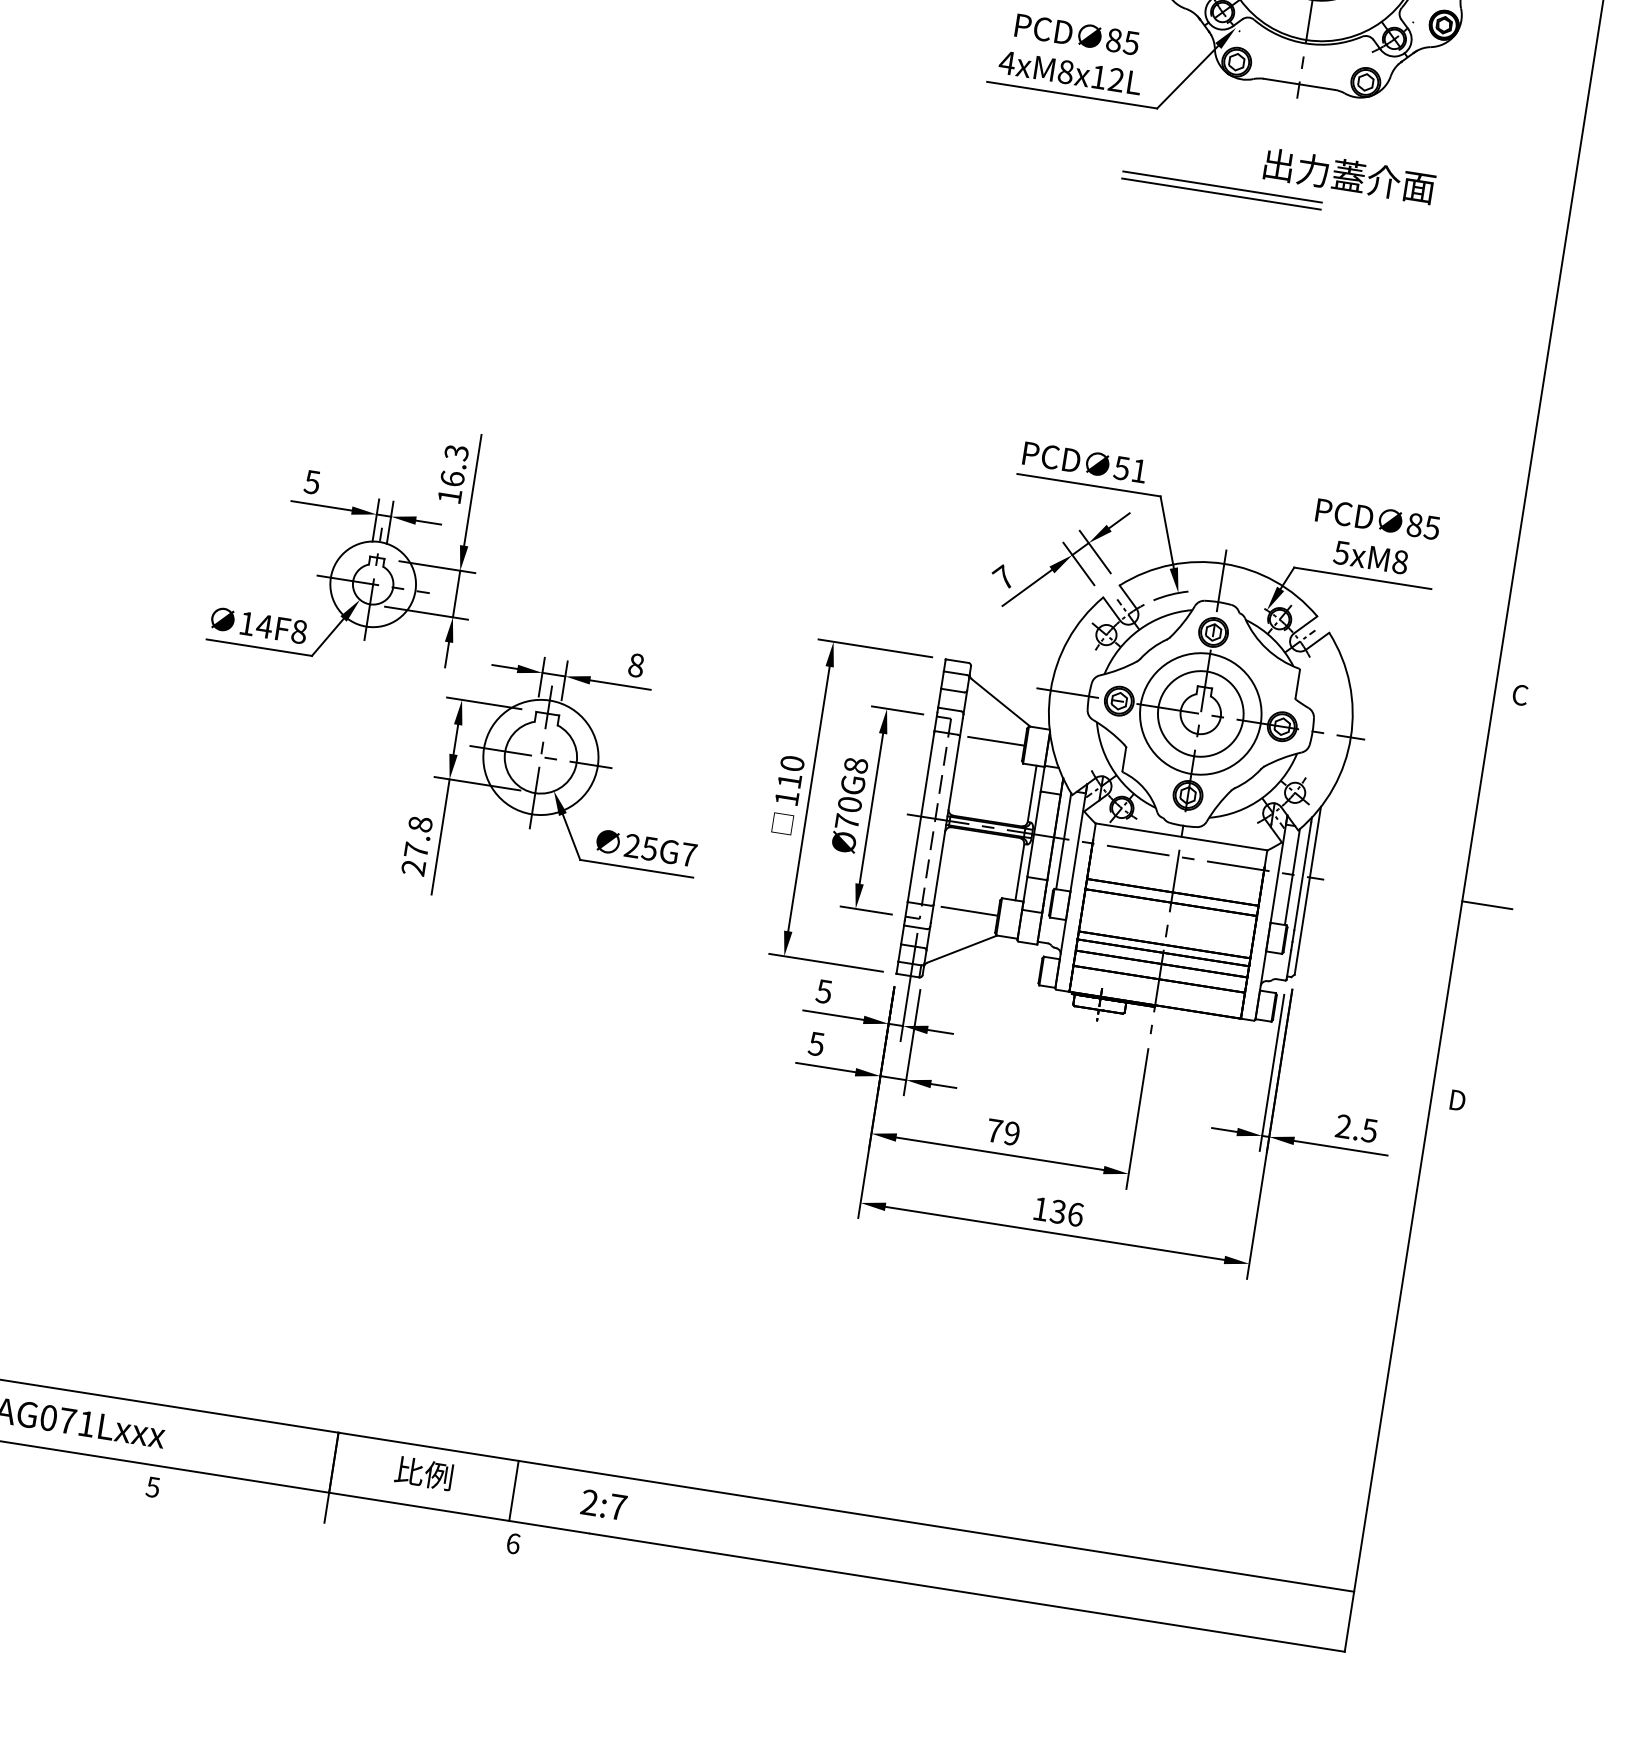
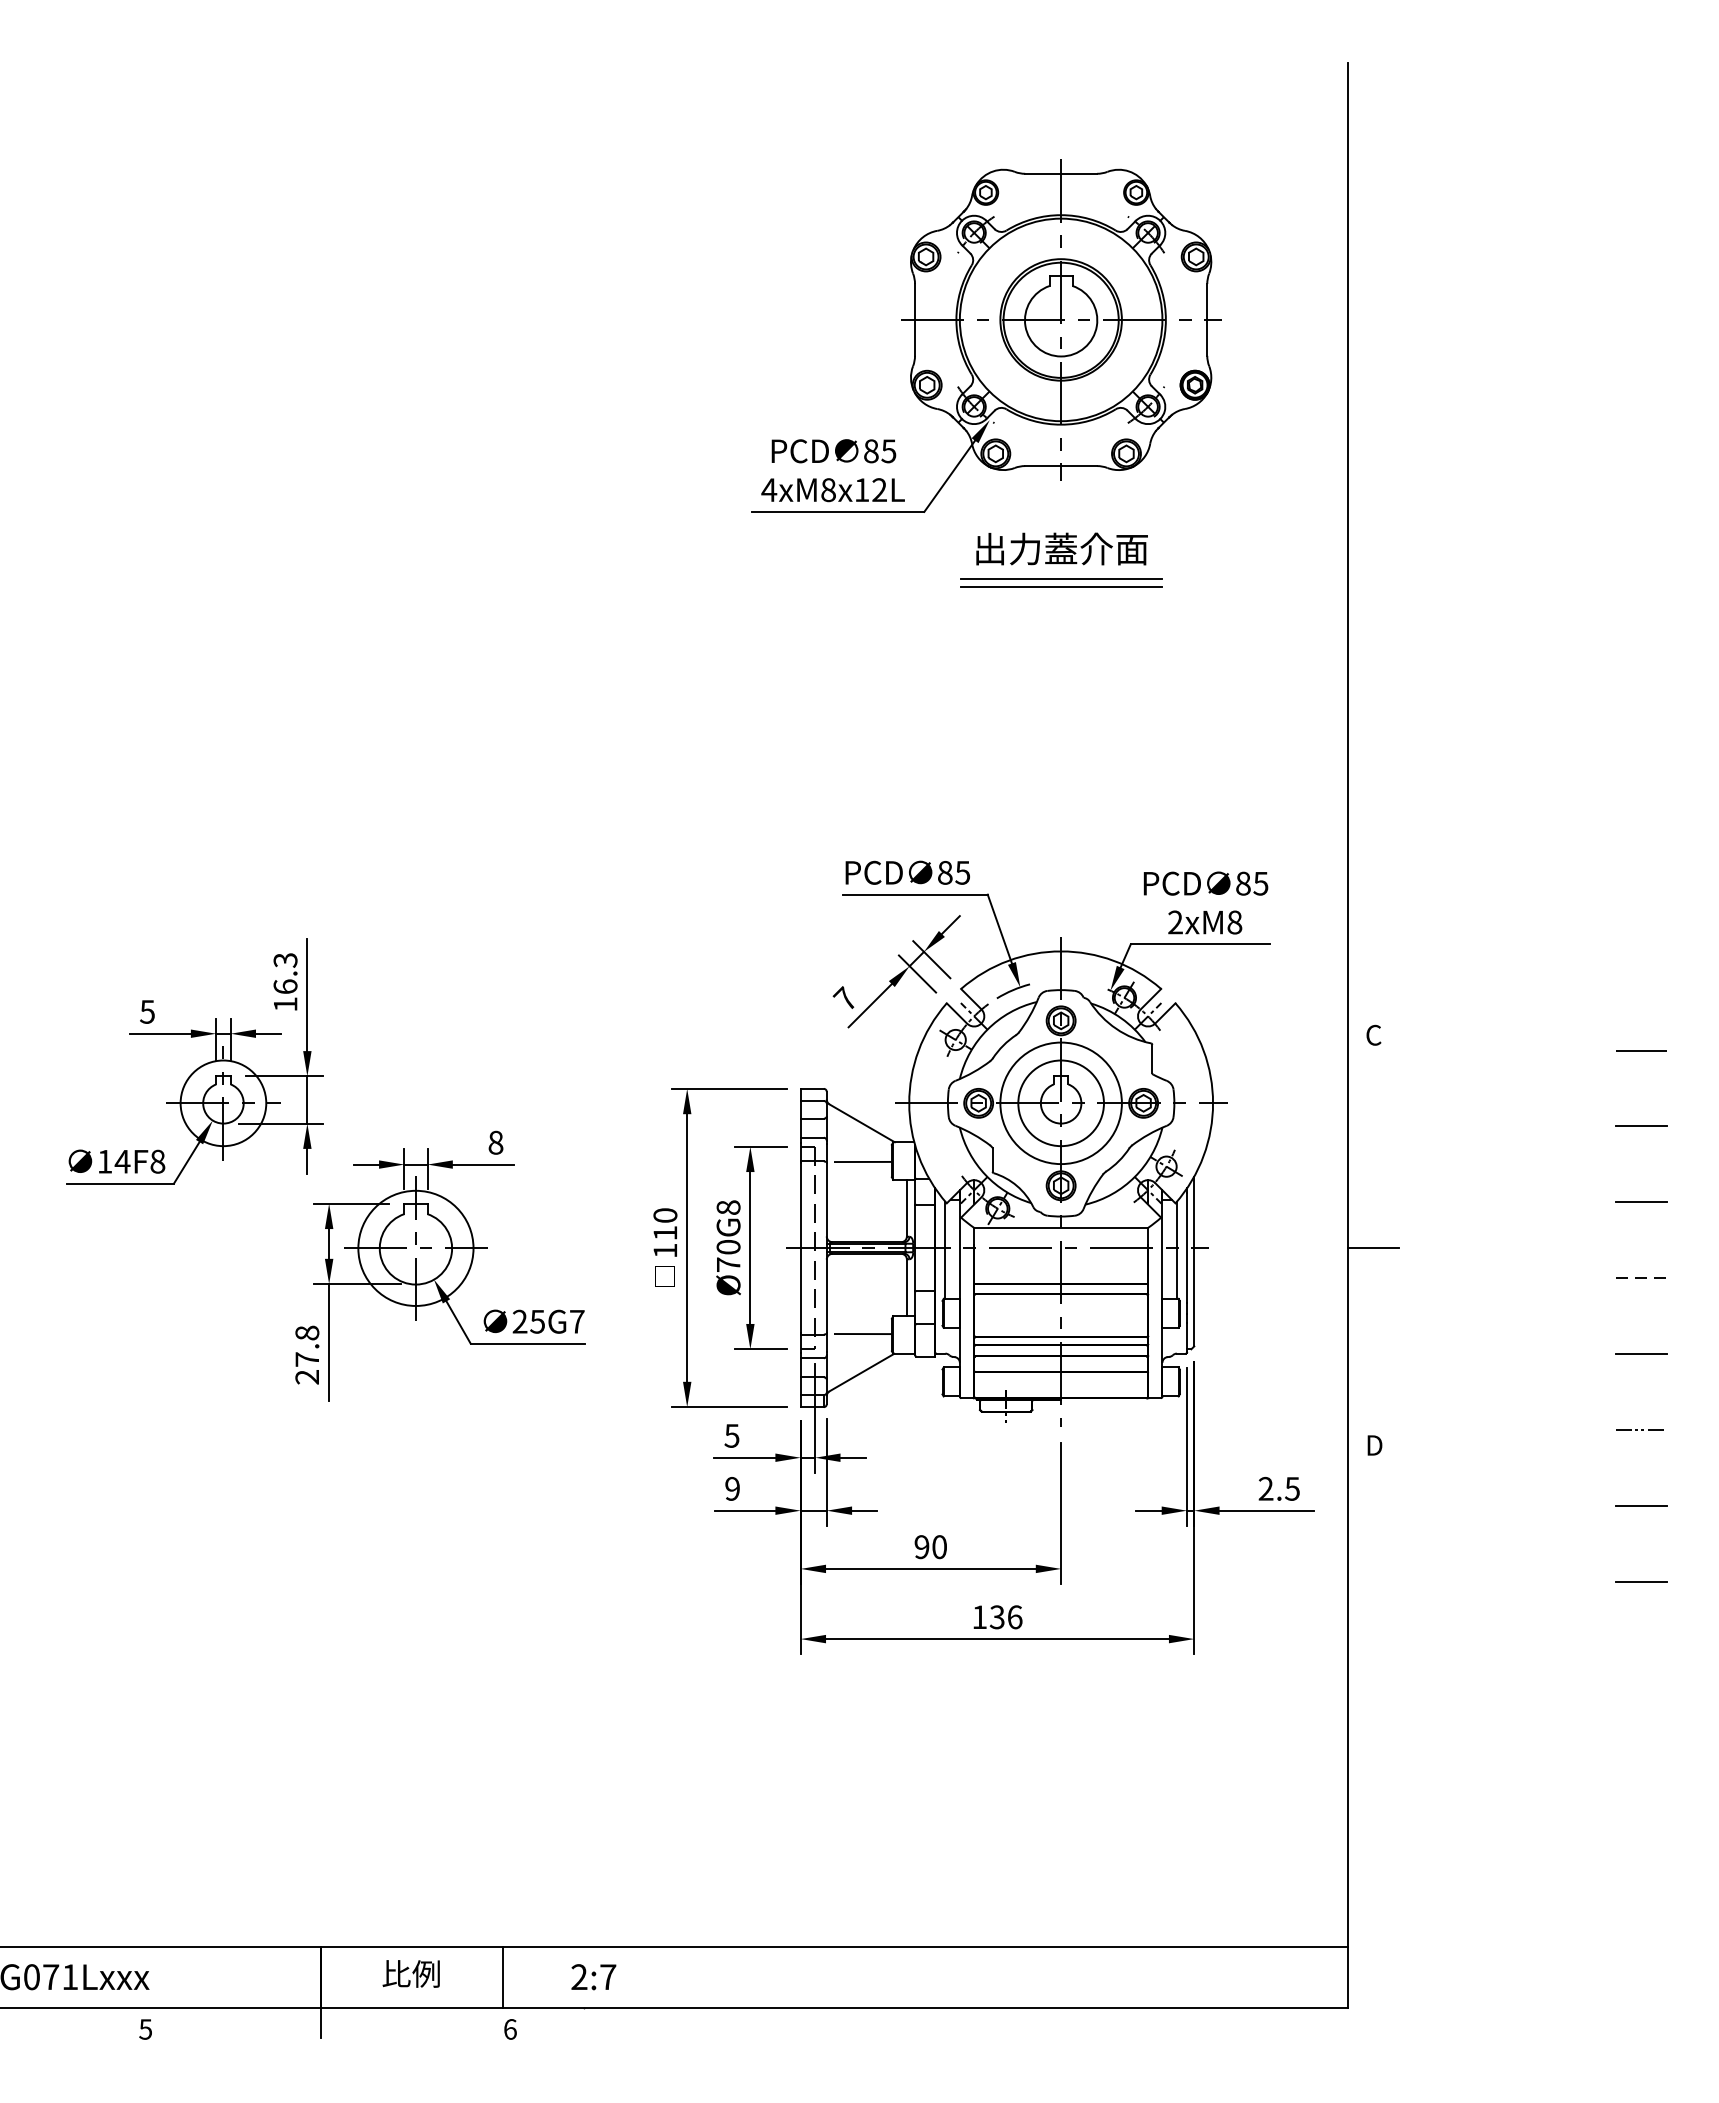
text: (1349, 175) -> (1061, 548), moved
part: (1222, 190) -> (1061, 582), moved
text: (1130, 469) -> (953, 872), 51 -> 85
text: (1341, 552) -> (1175, 922), 5xM8 -> 2xM8
text: (816, 1043) -> (732, 1488), 5 -> 9
text: (1003, 1132) -> (930, 1547), 79 -> 90

